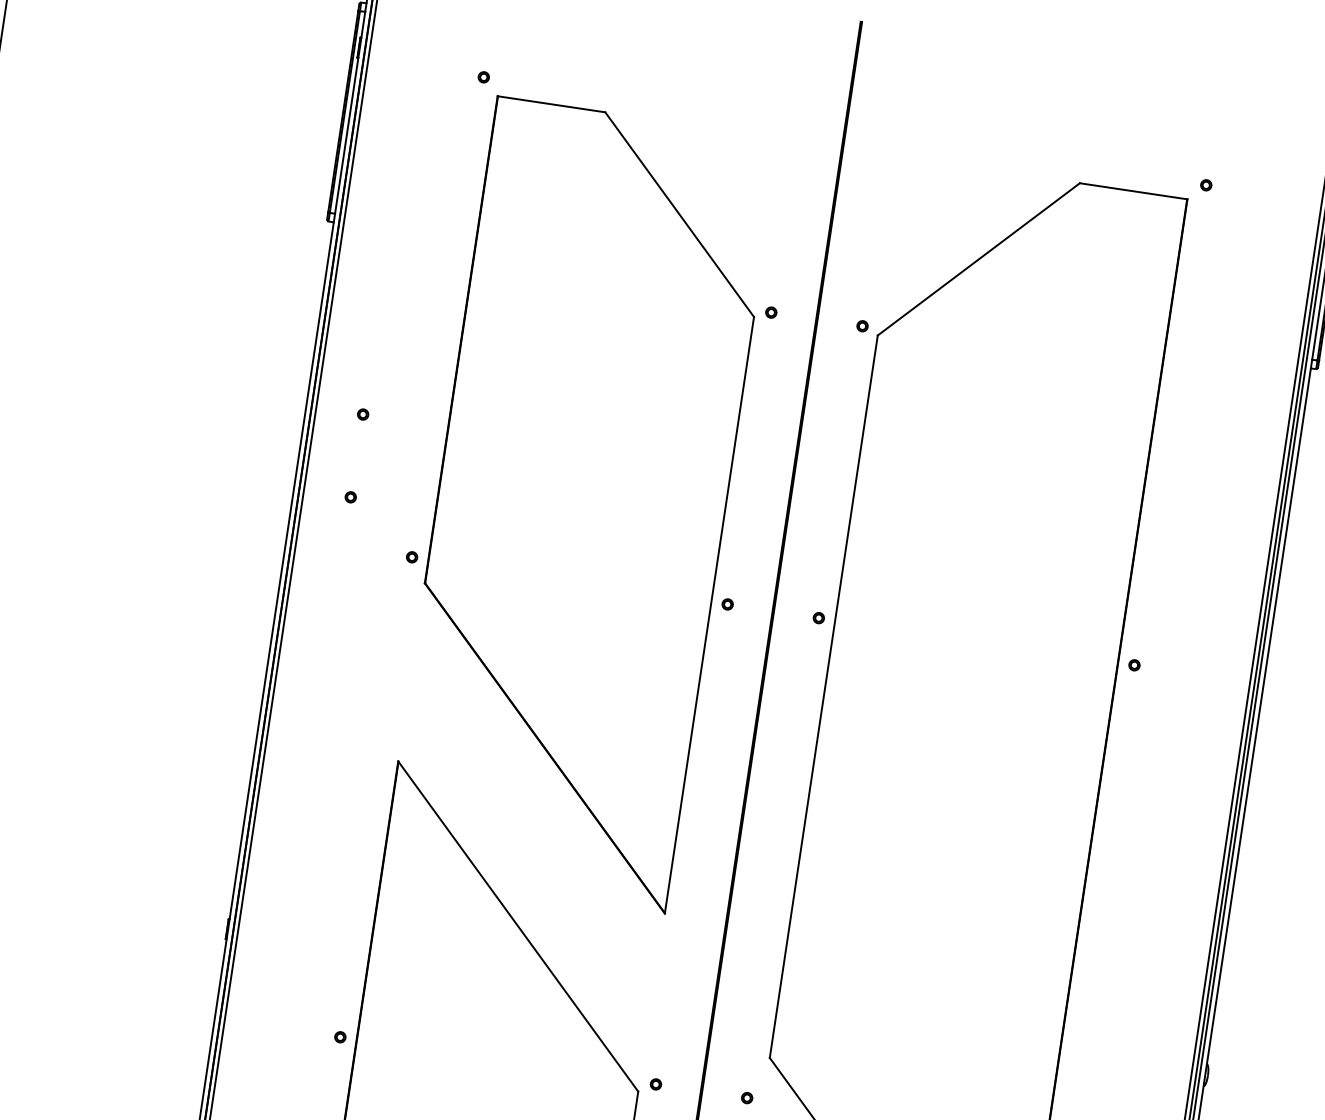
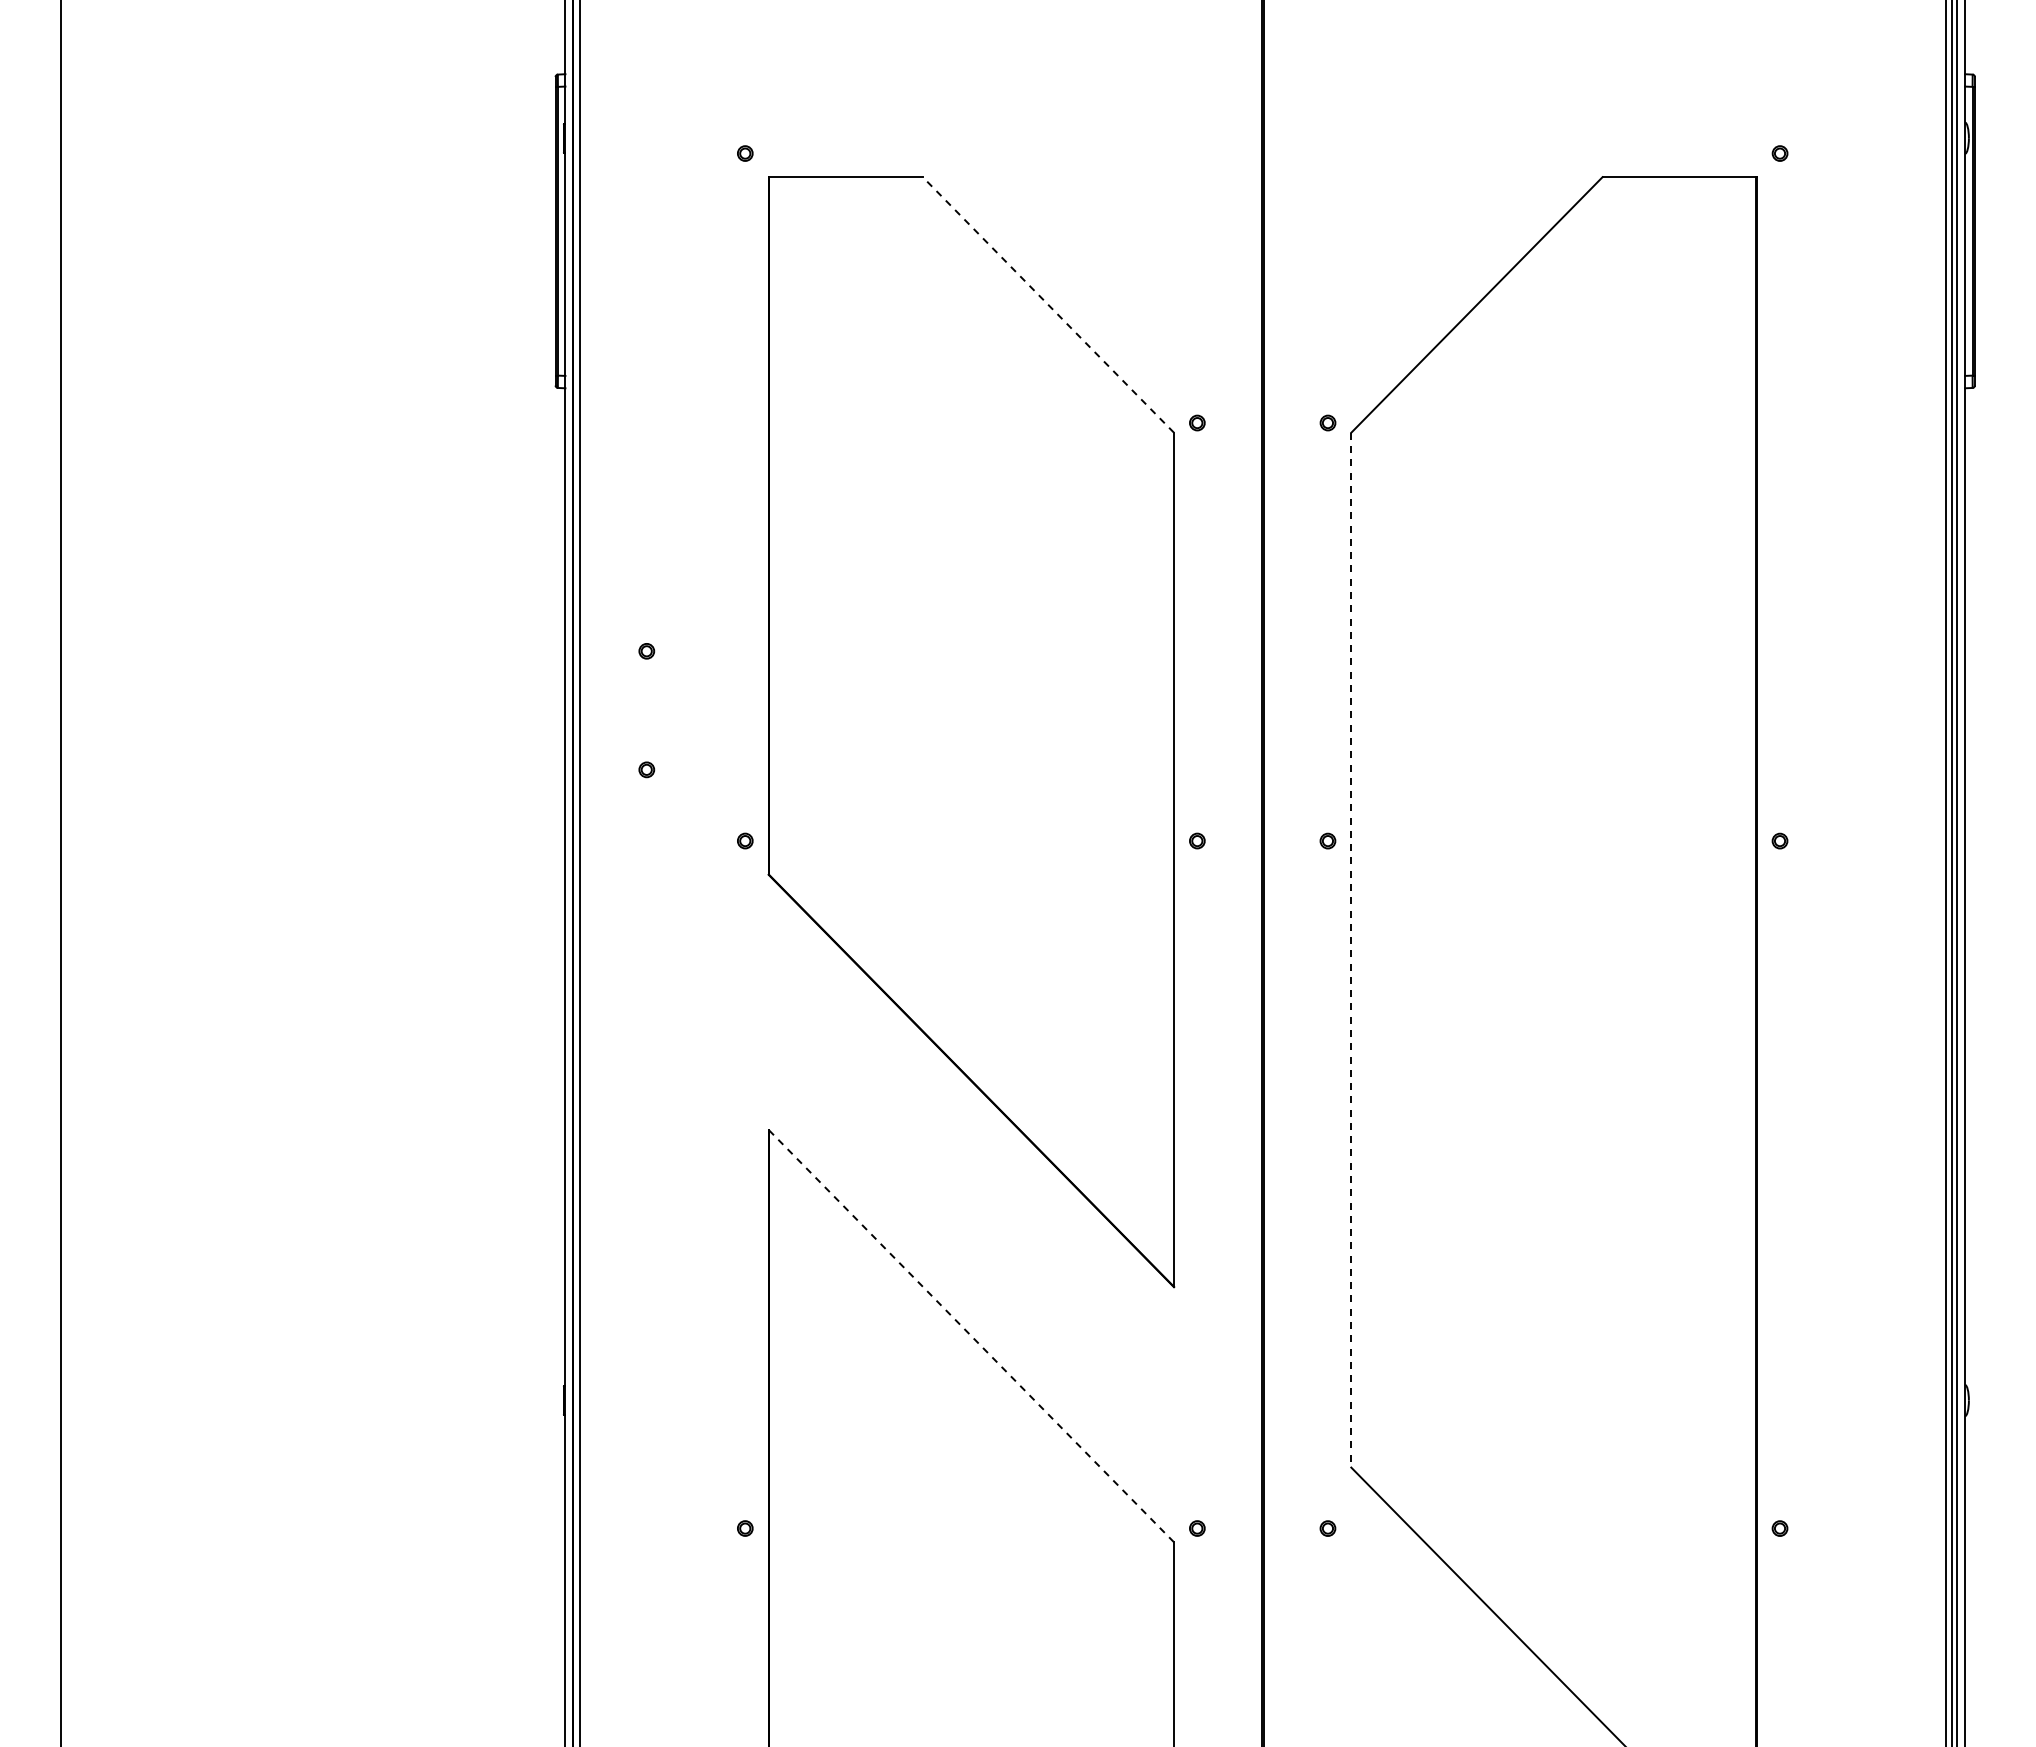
line: (679, 214) -> (1048, 304), solid -> dashed
line: (823, 696) -> (1351, 950), solid -> dashed
line: (517, 926) -> (970, 1335), solid -> dashed

